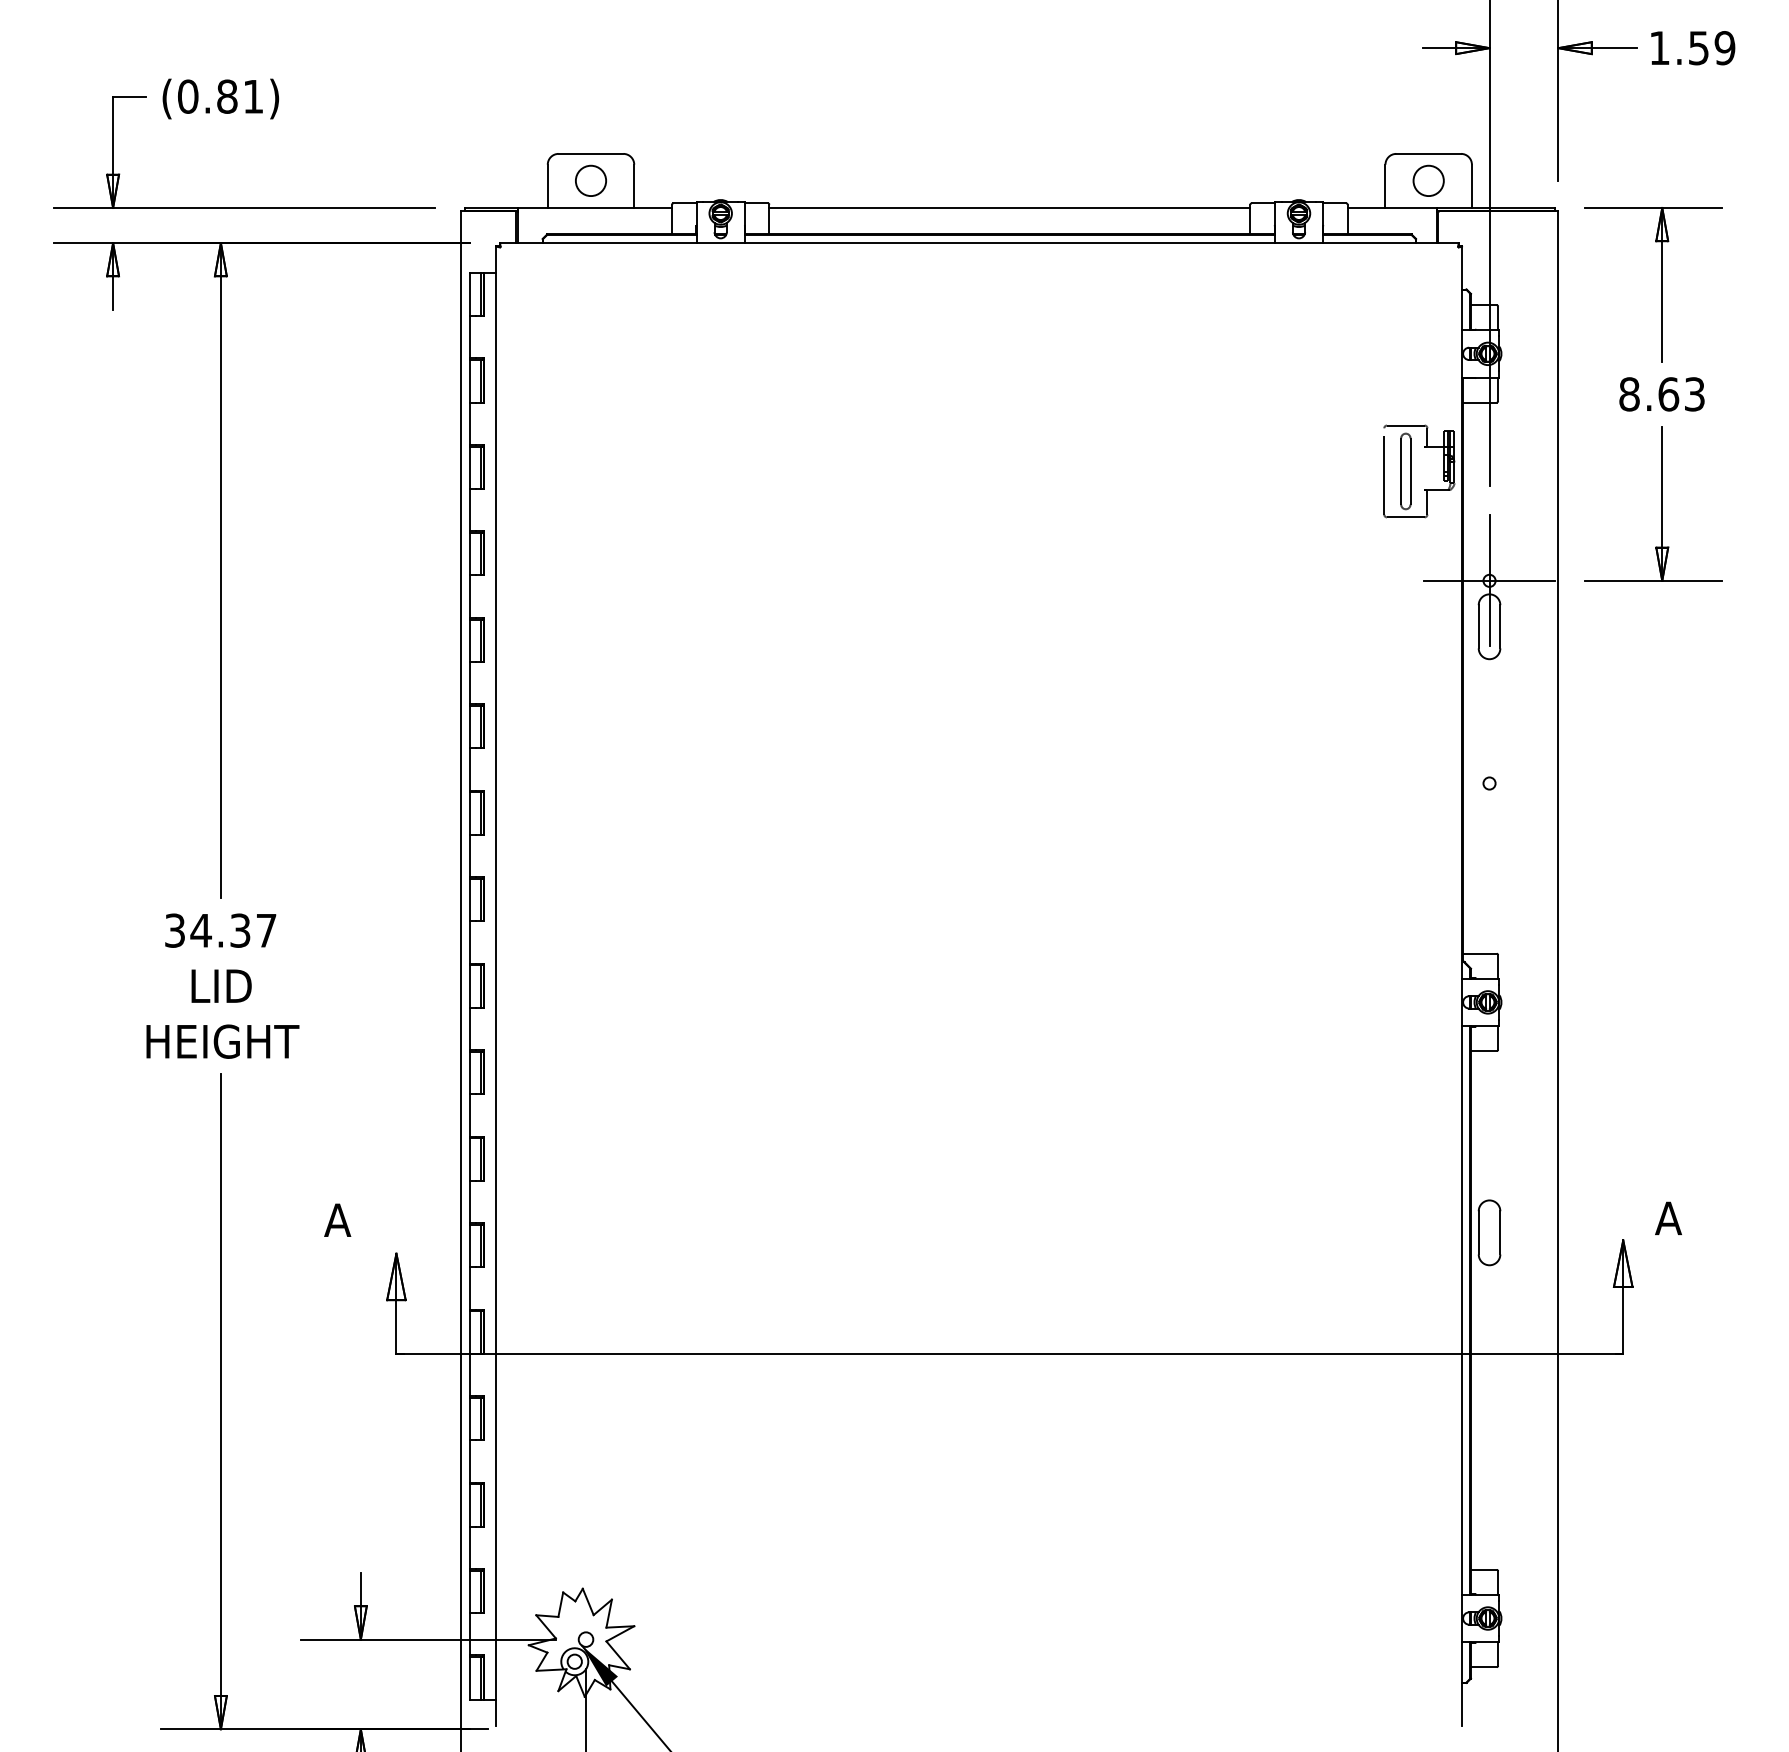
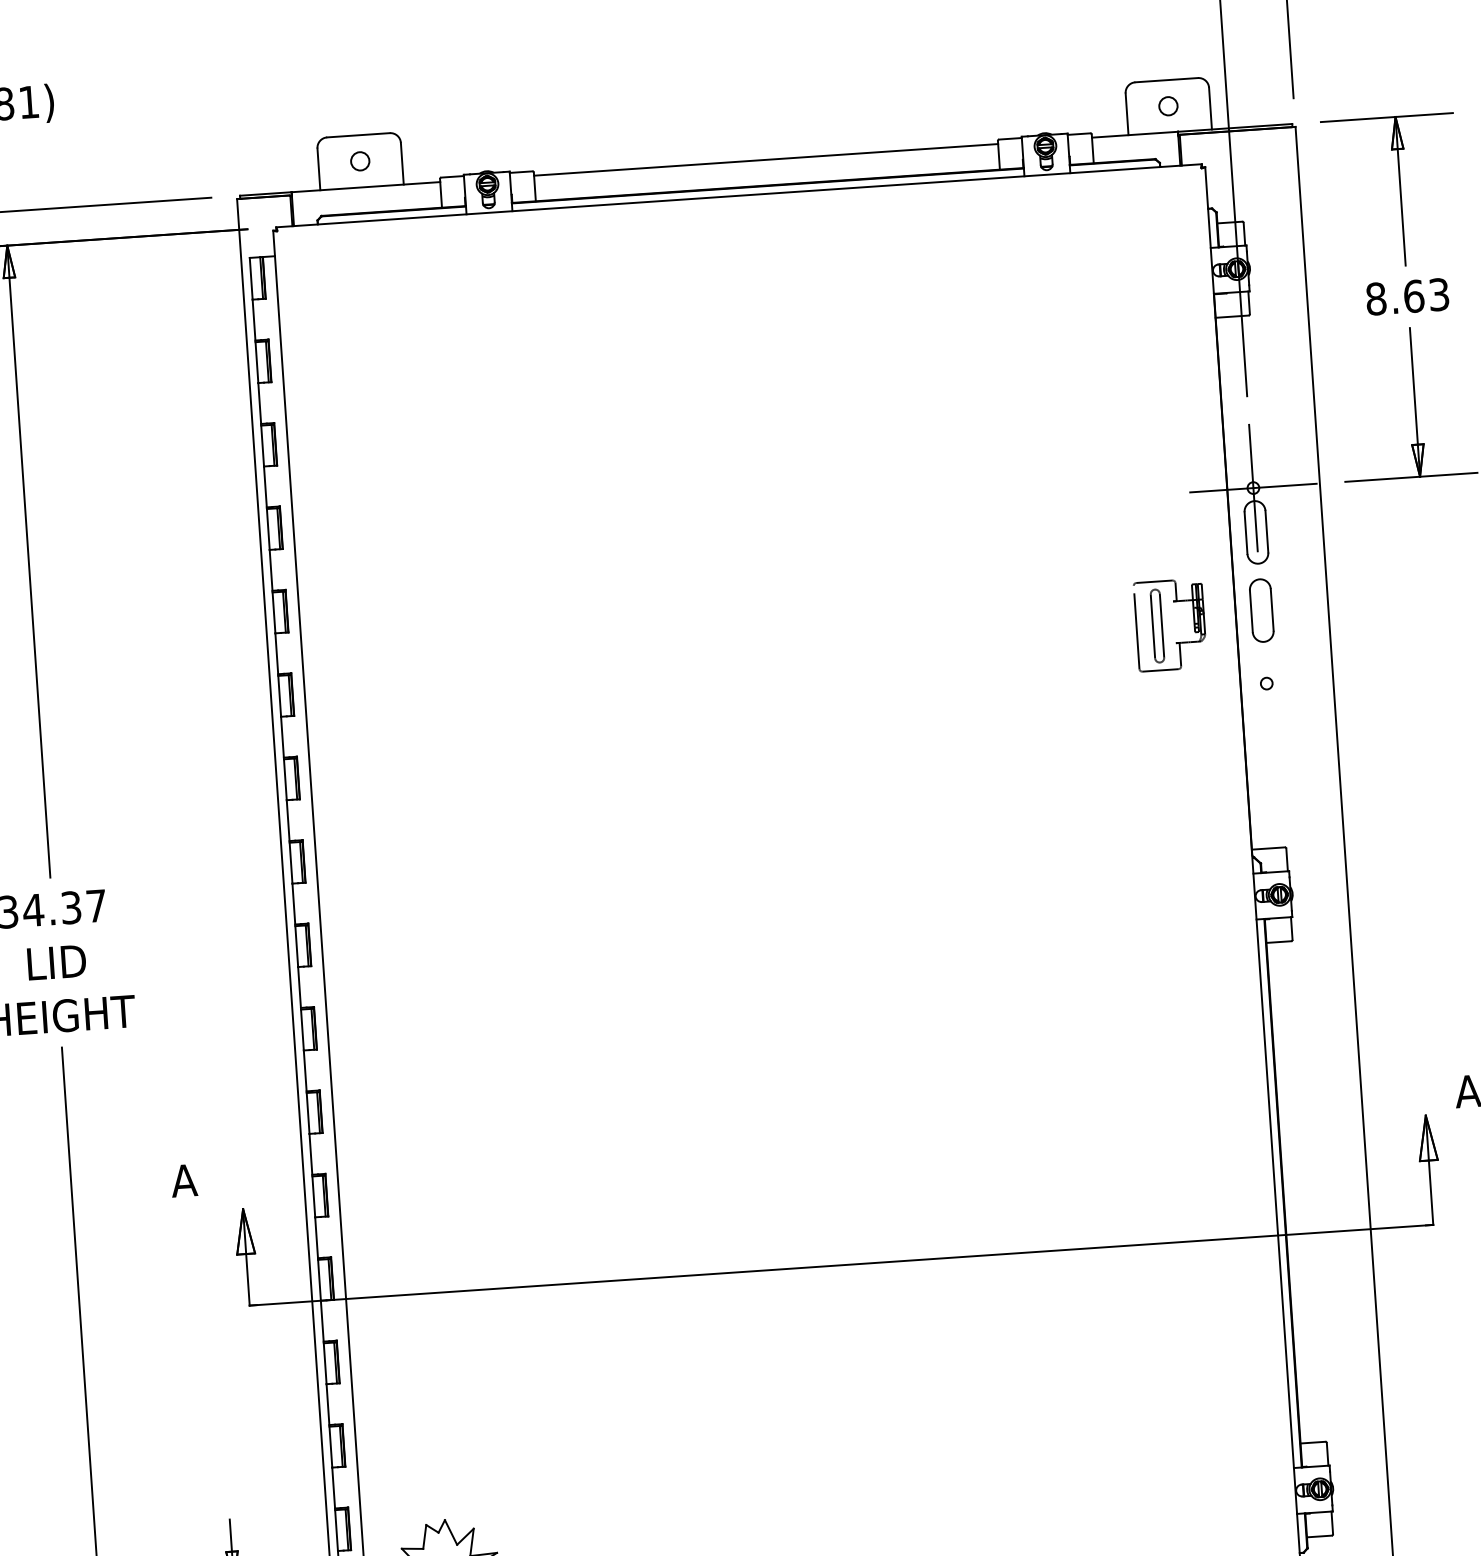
circle: (590, 180) -> (359, 160), size x0.62
circle: (1428, 180) -> (1168, 105), size x0.62
part: (1411, 471) -> (1162, 625), moved
part: (1489, 1232) -> (1261, 610), moved

